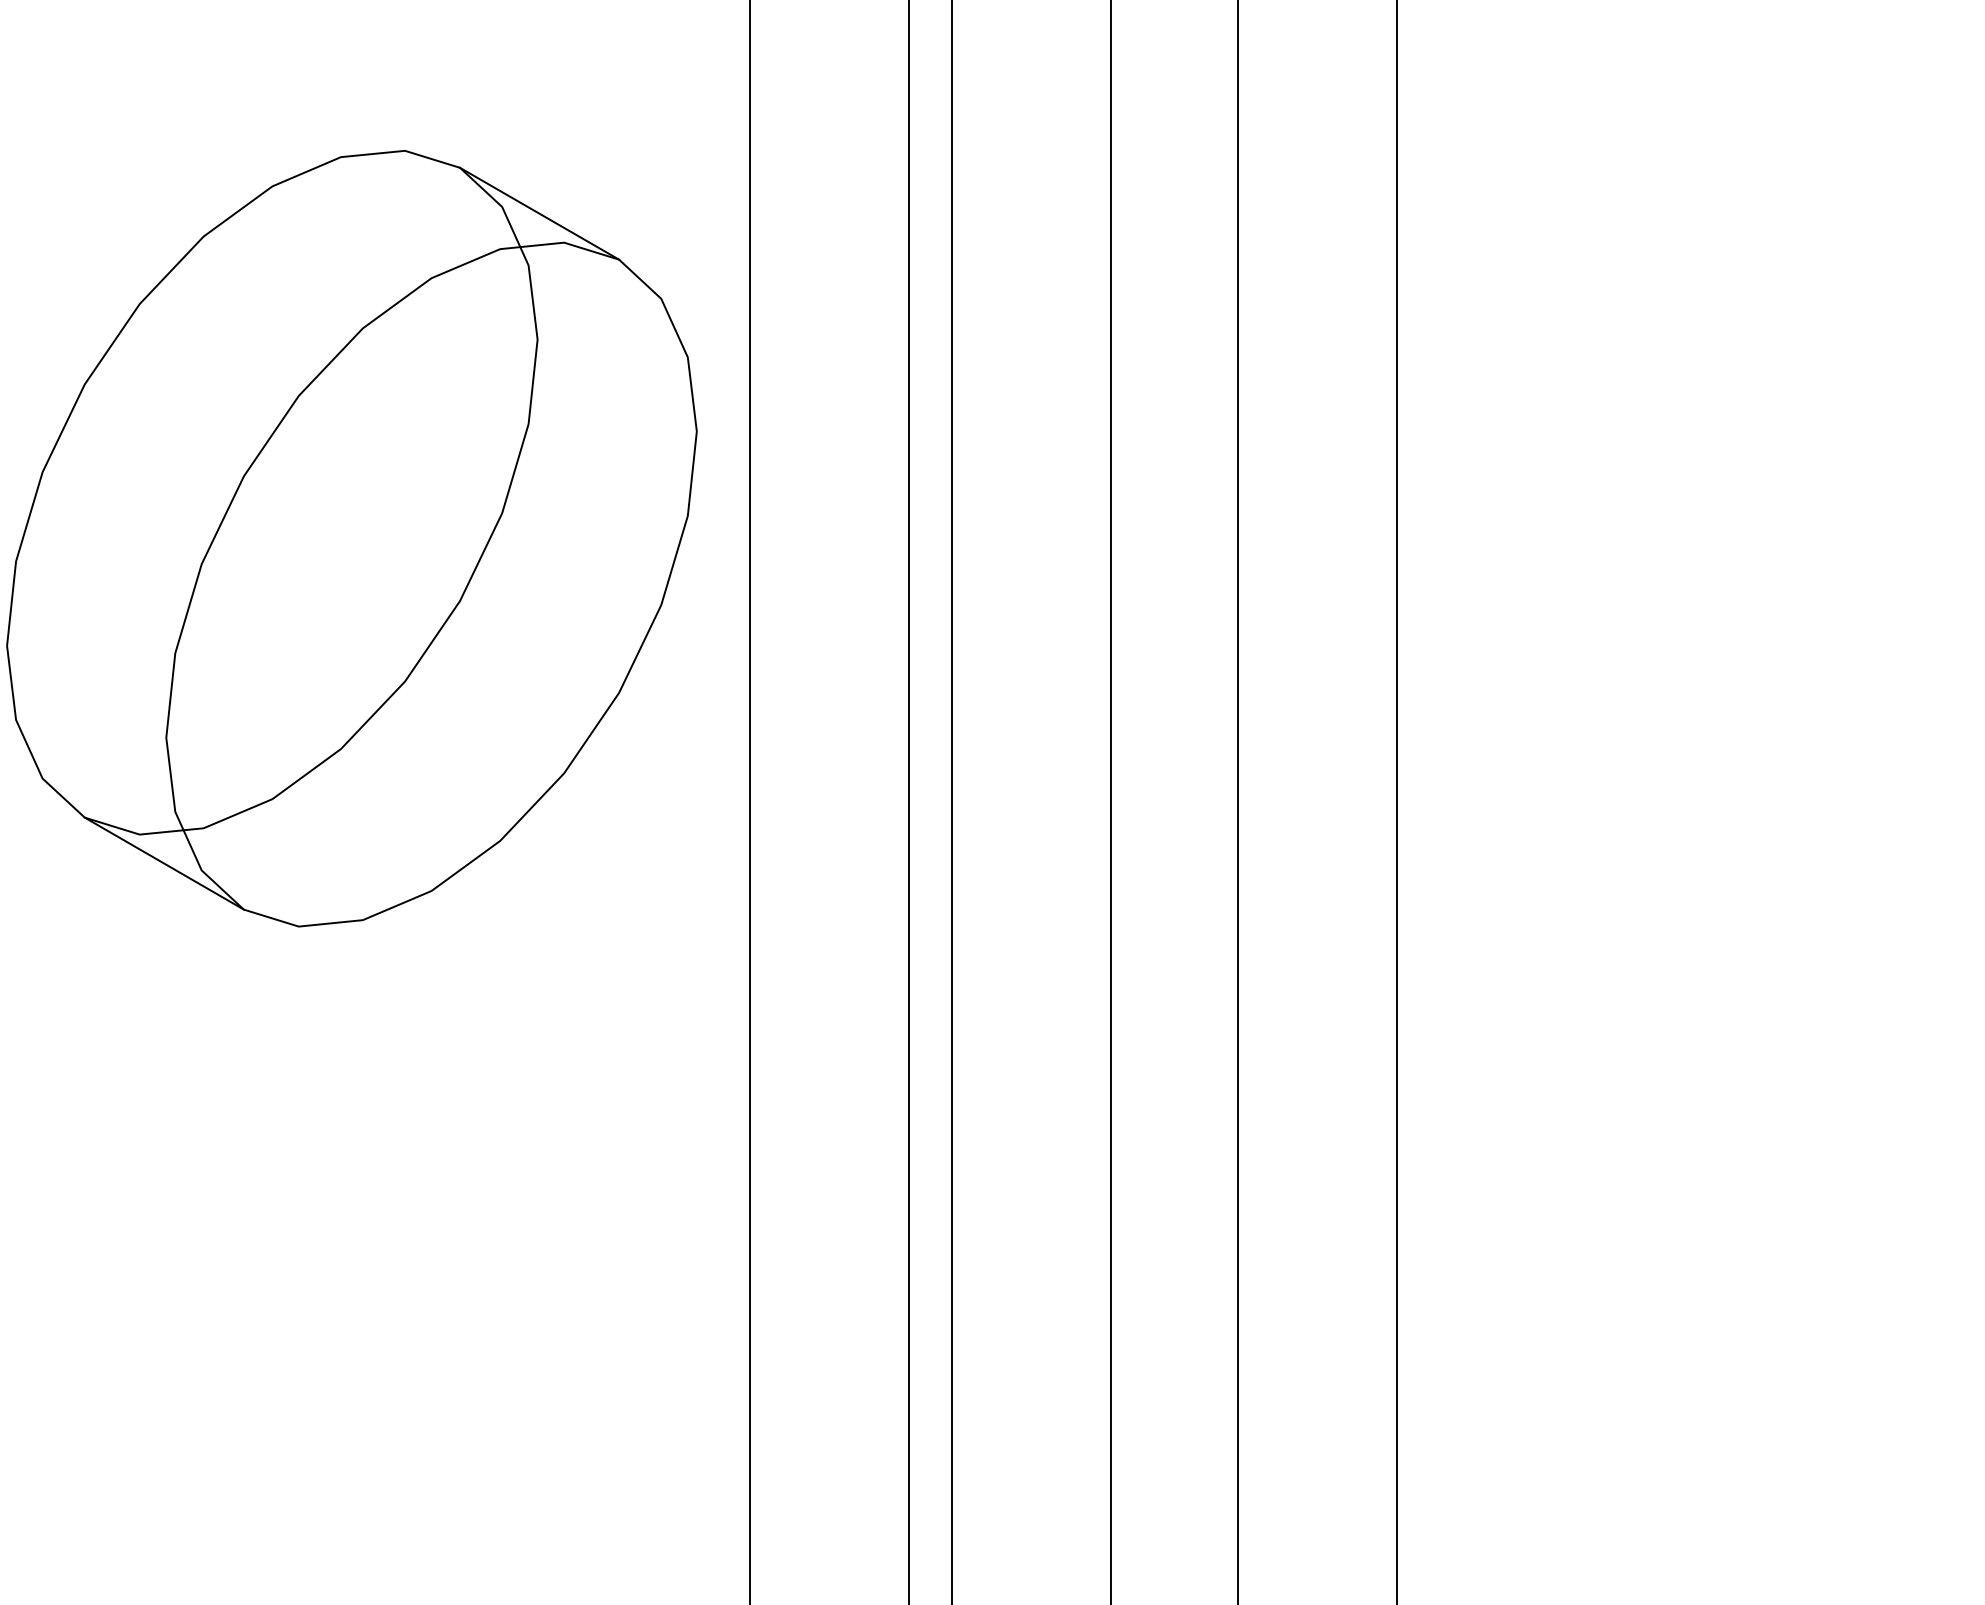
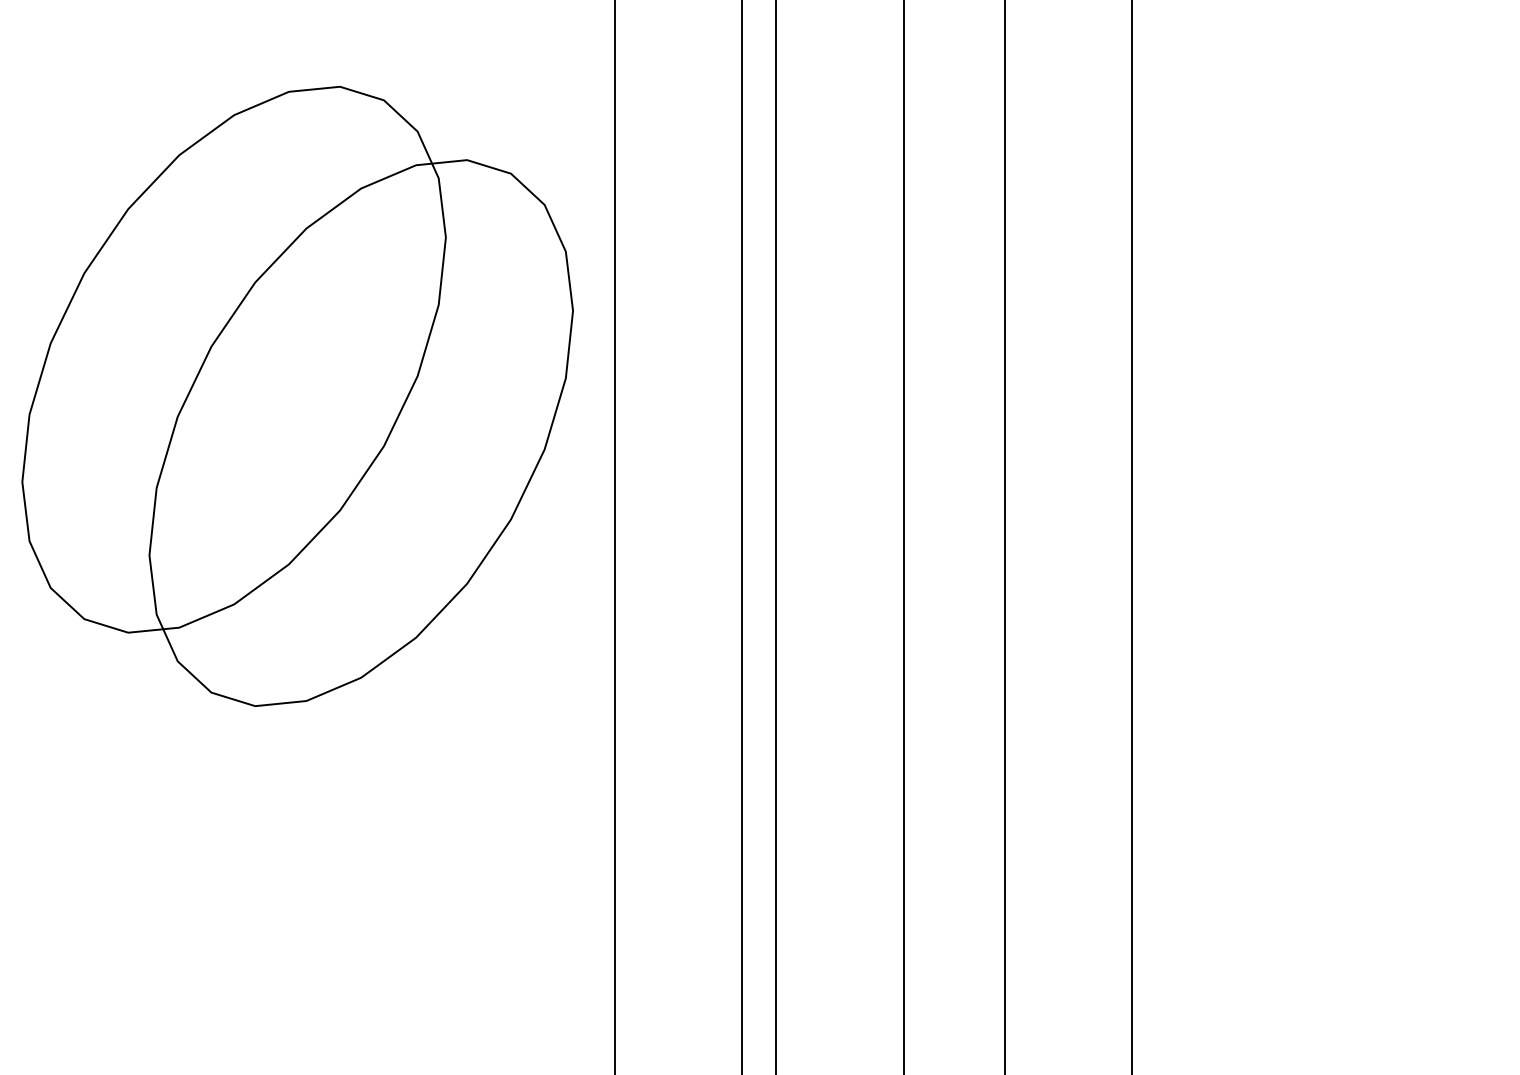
line: (539, 213) -> (447, 136), removed
line: (163, 863) -> (147, 655), removed

